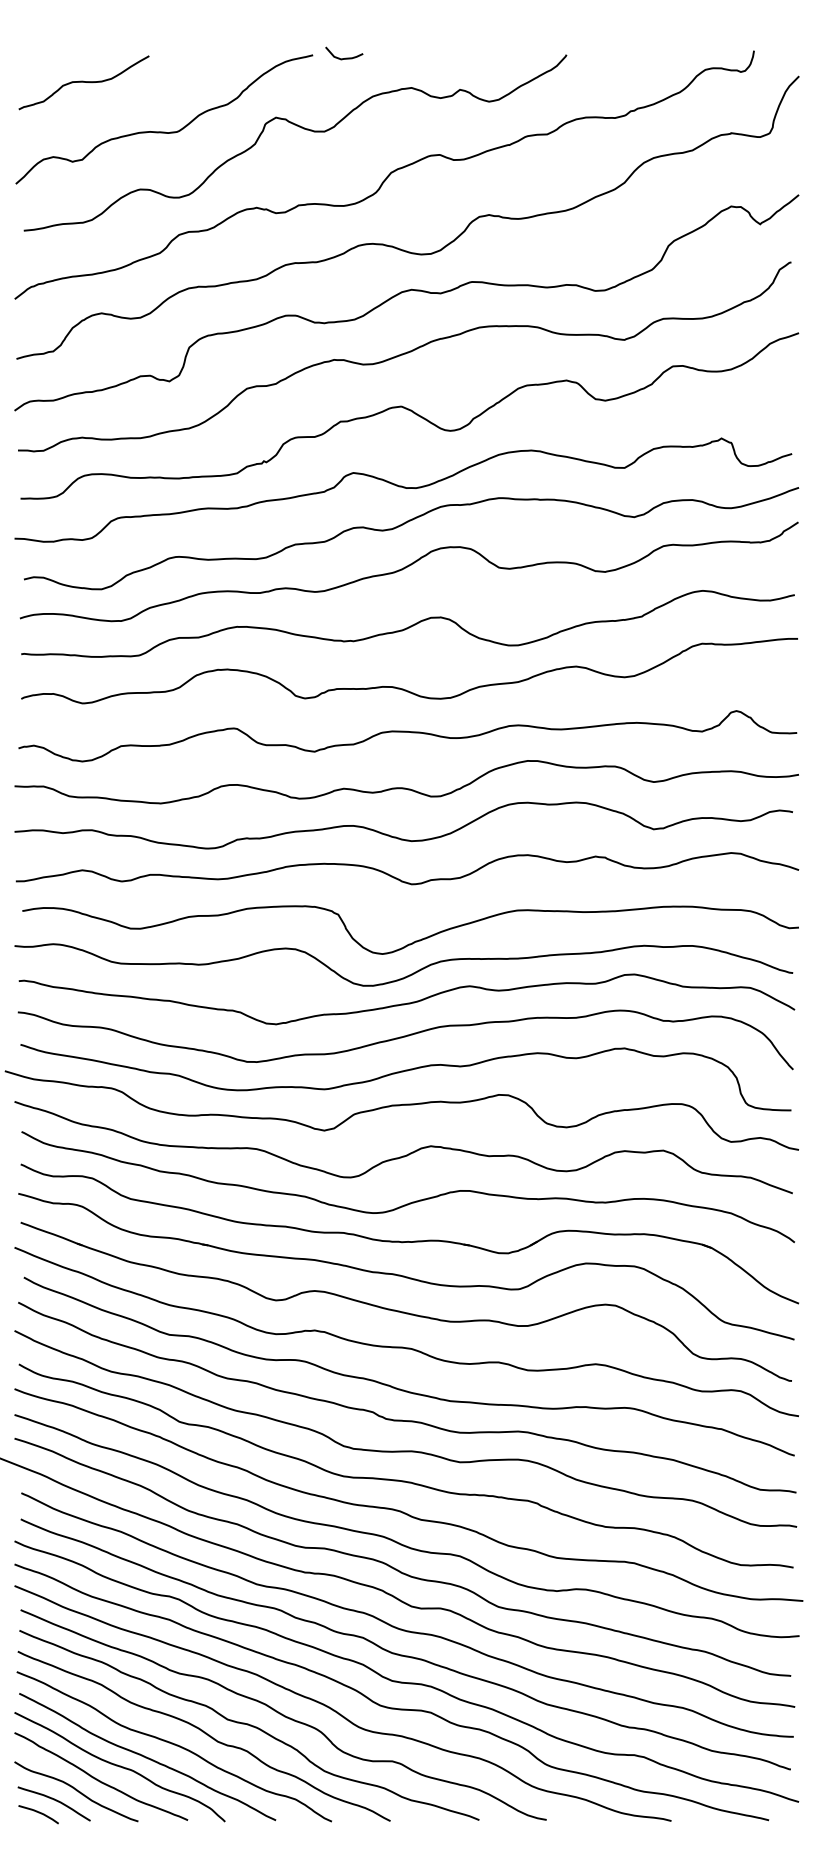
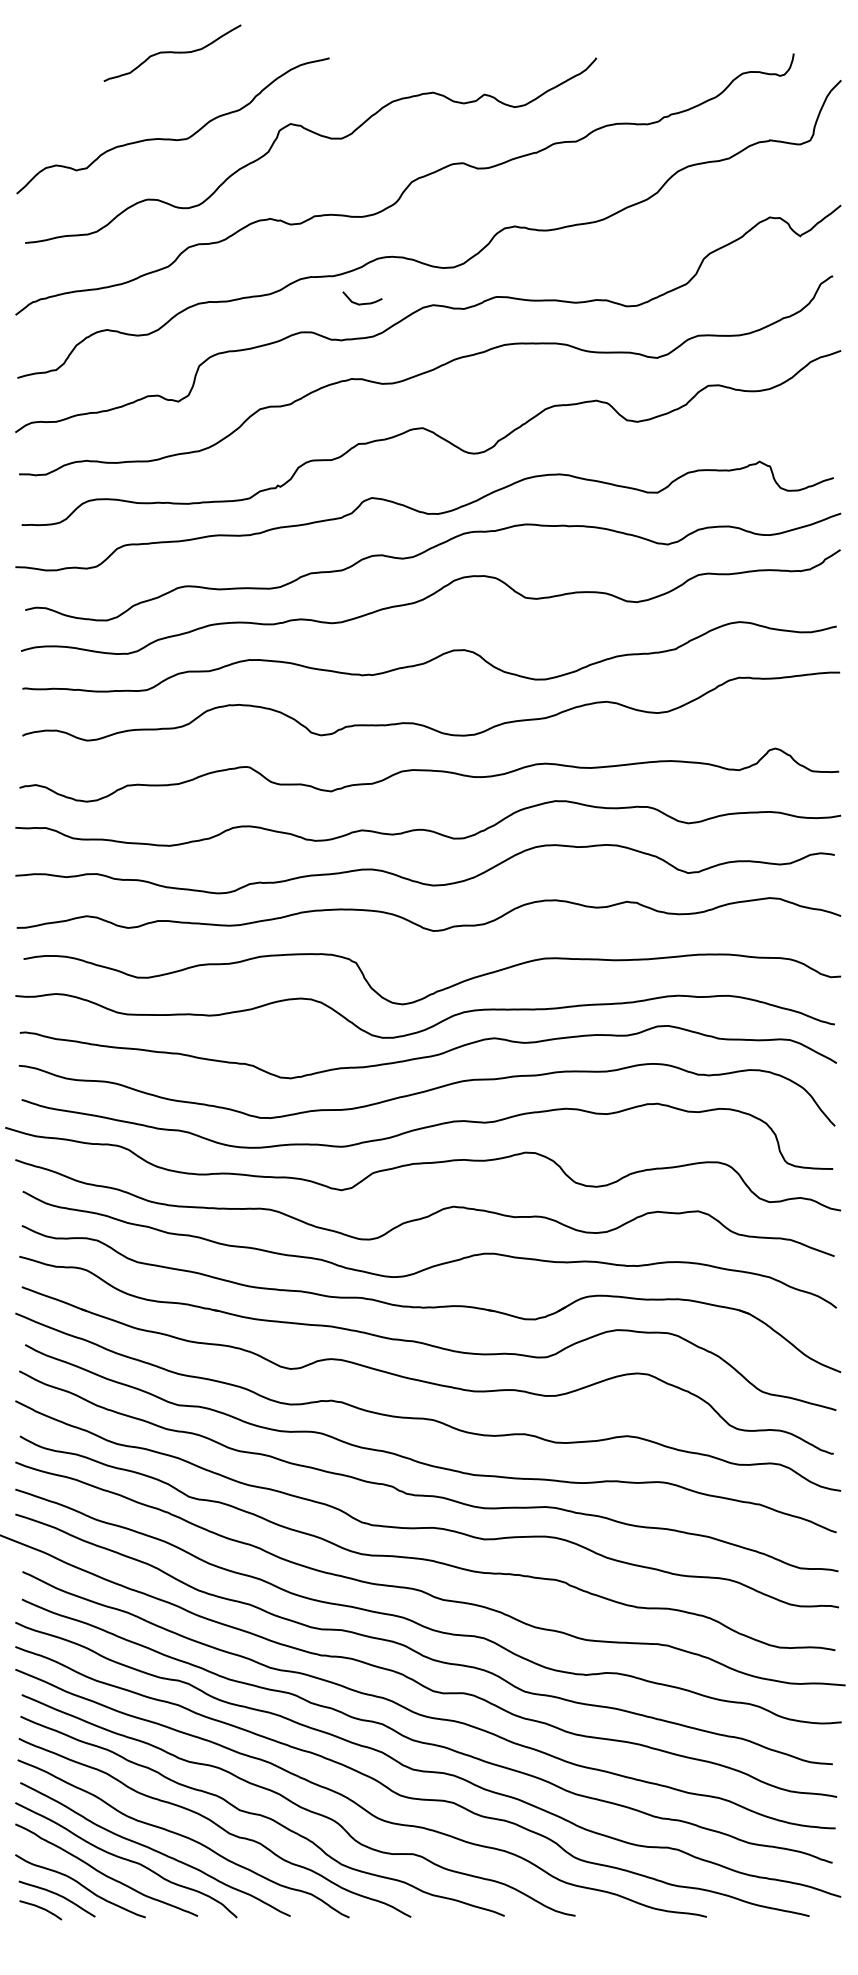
curve: (344, 58) -> (362, 303), moved
curve: (84, 83) -> (172, 53), moved

